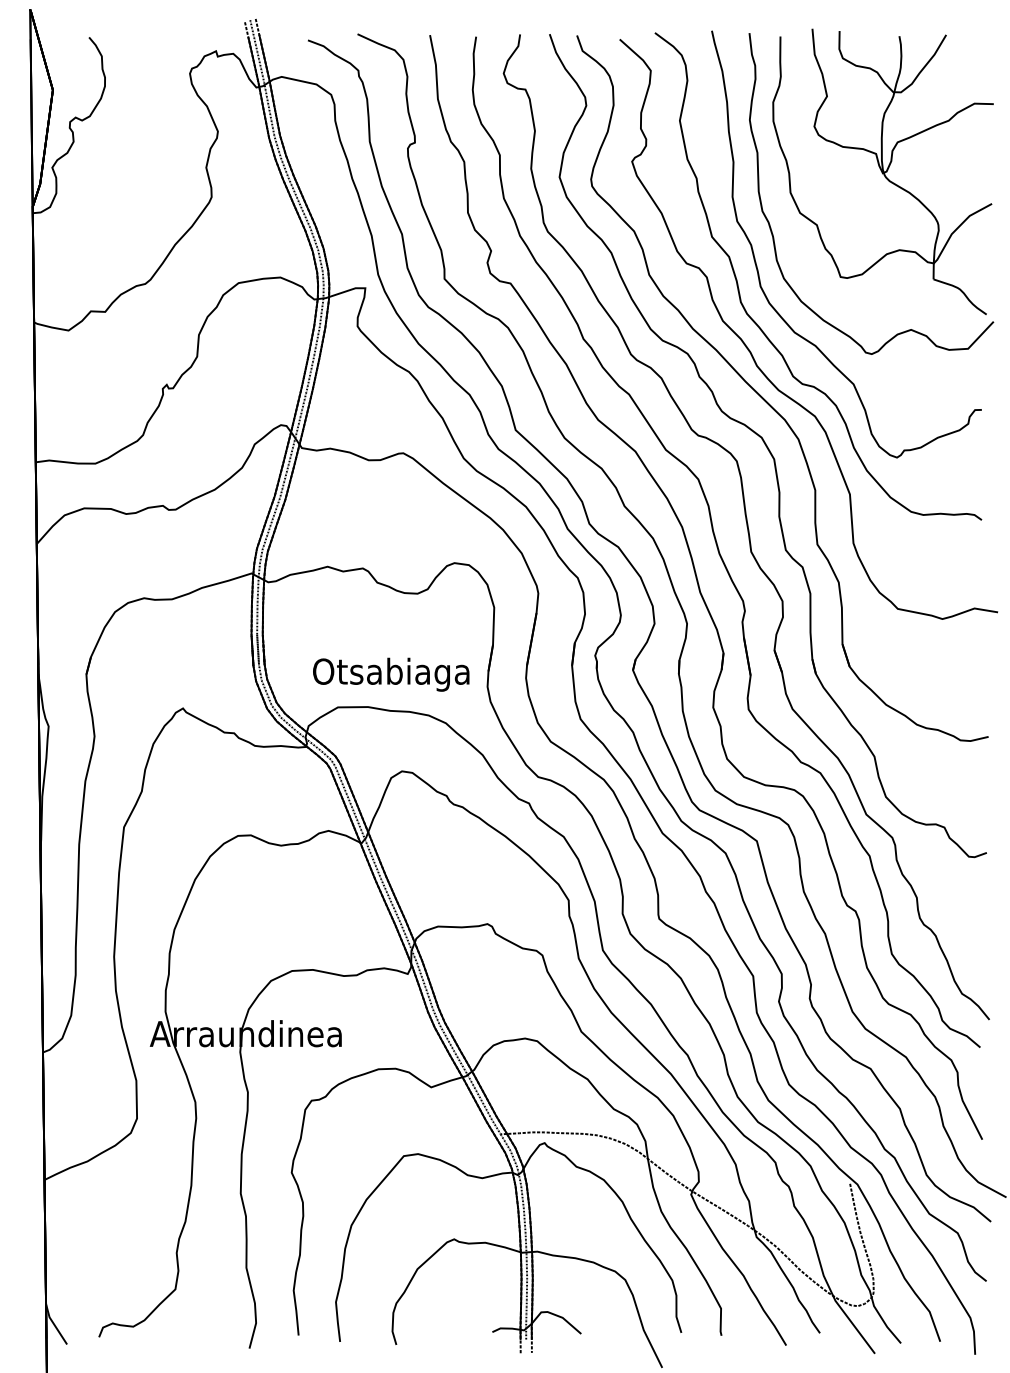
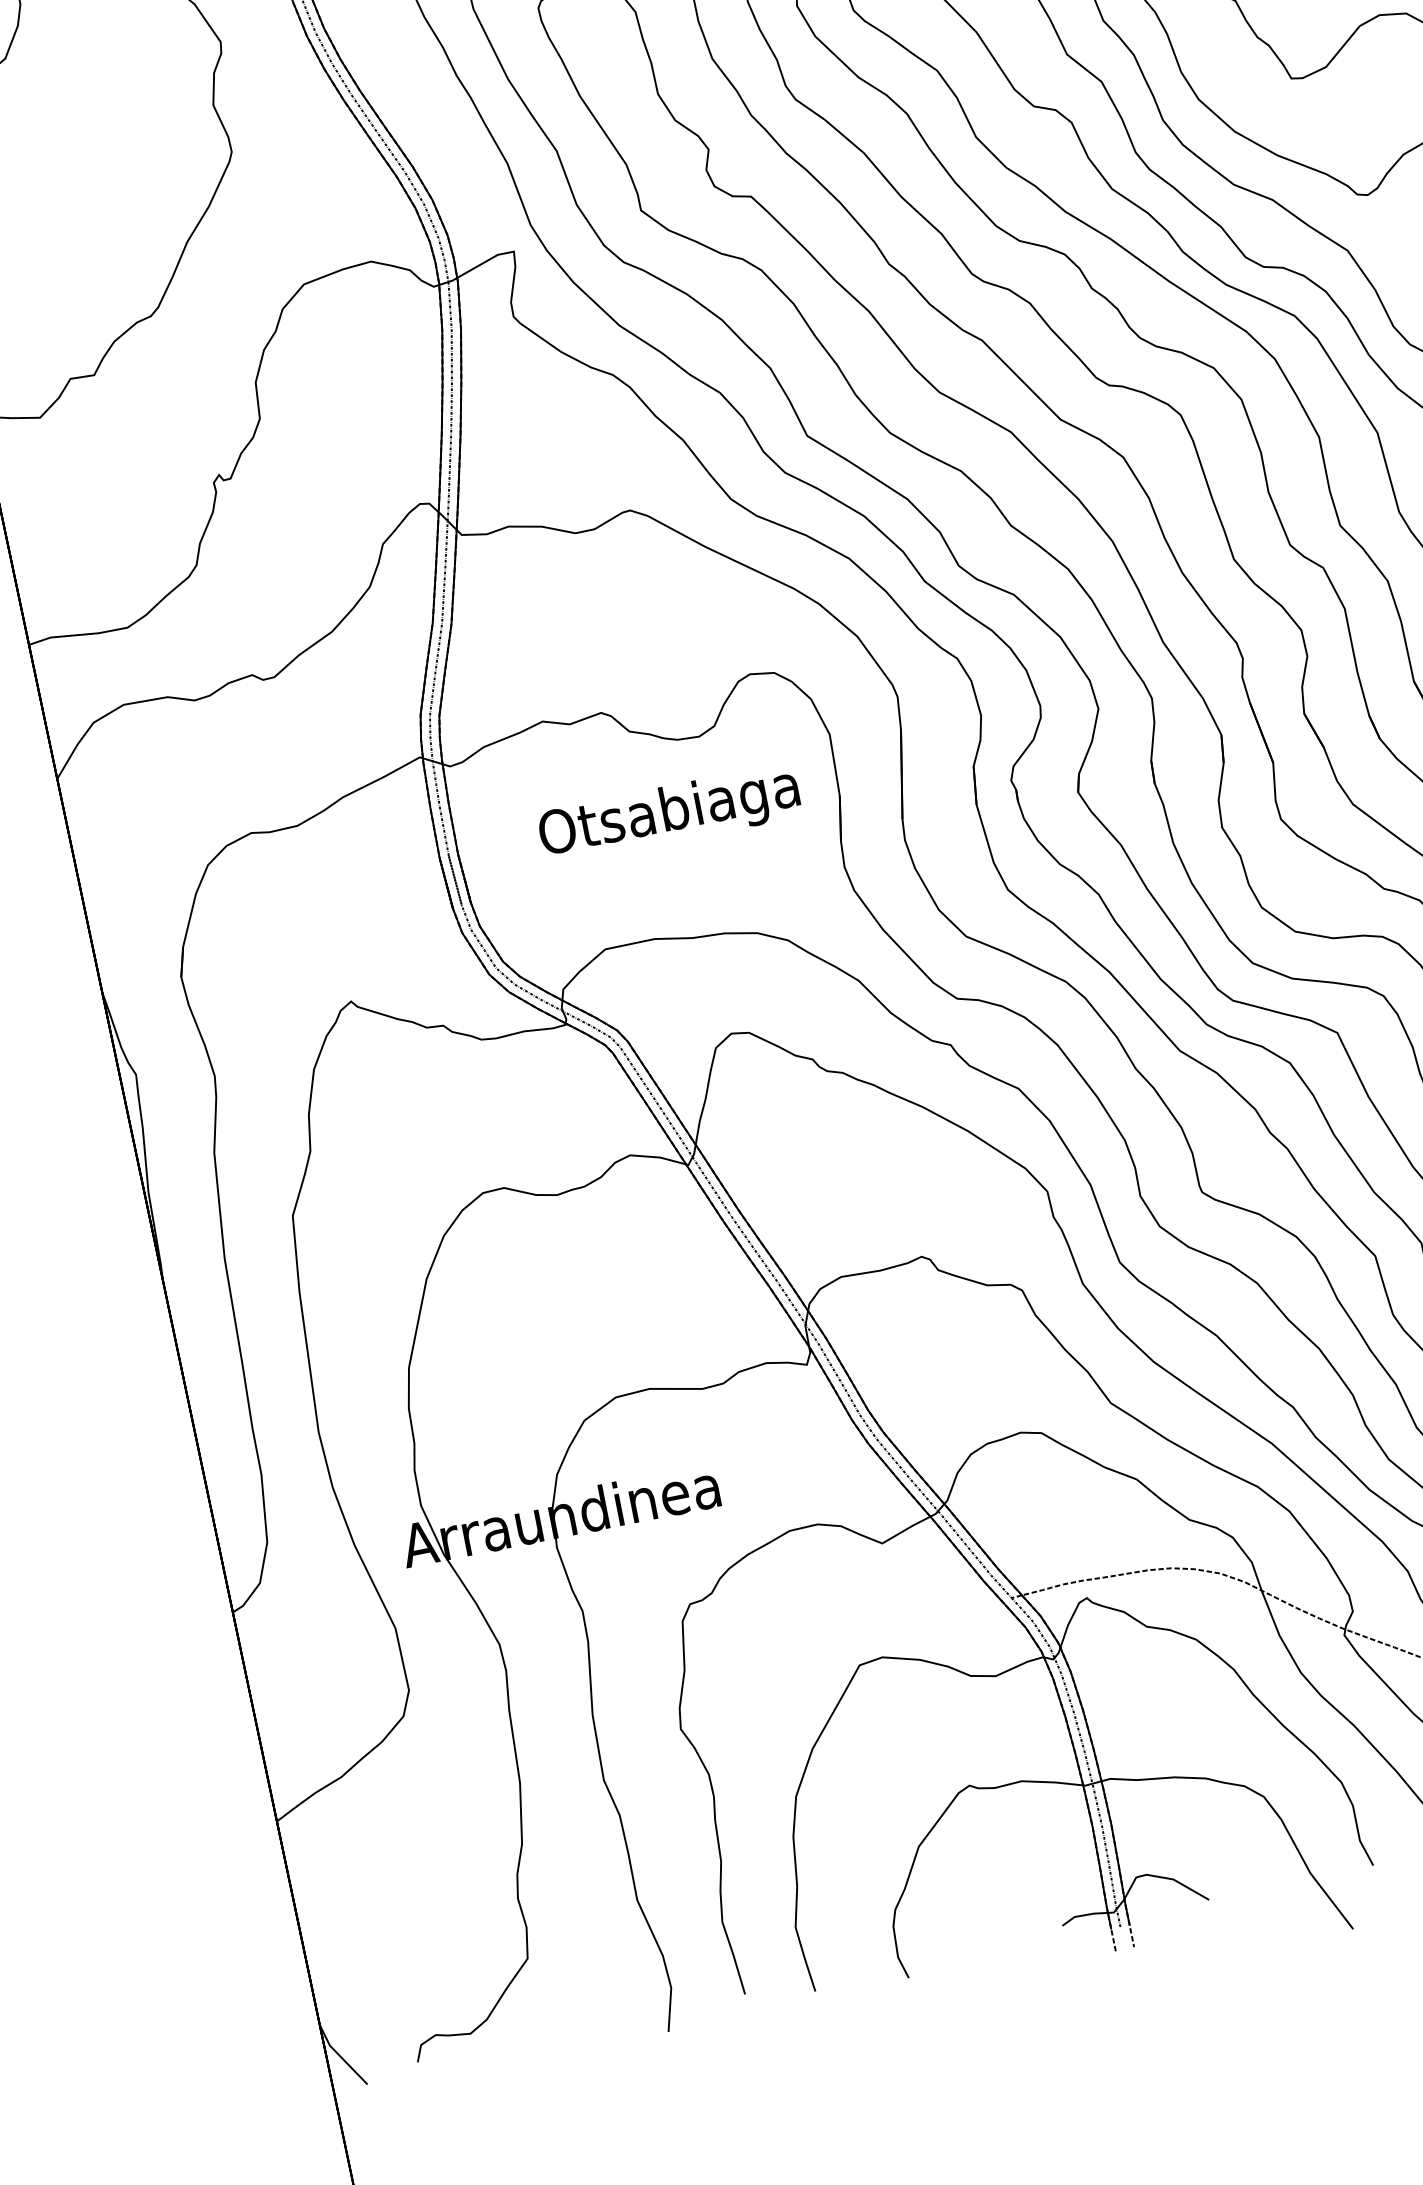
text: (391, 674) -> (669, 813), moved

